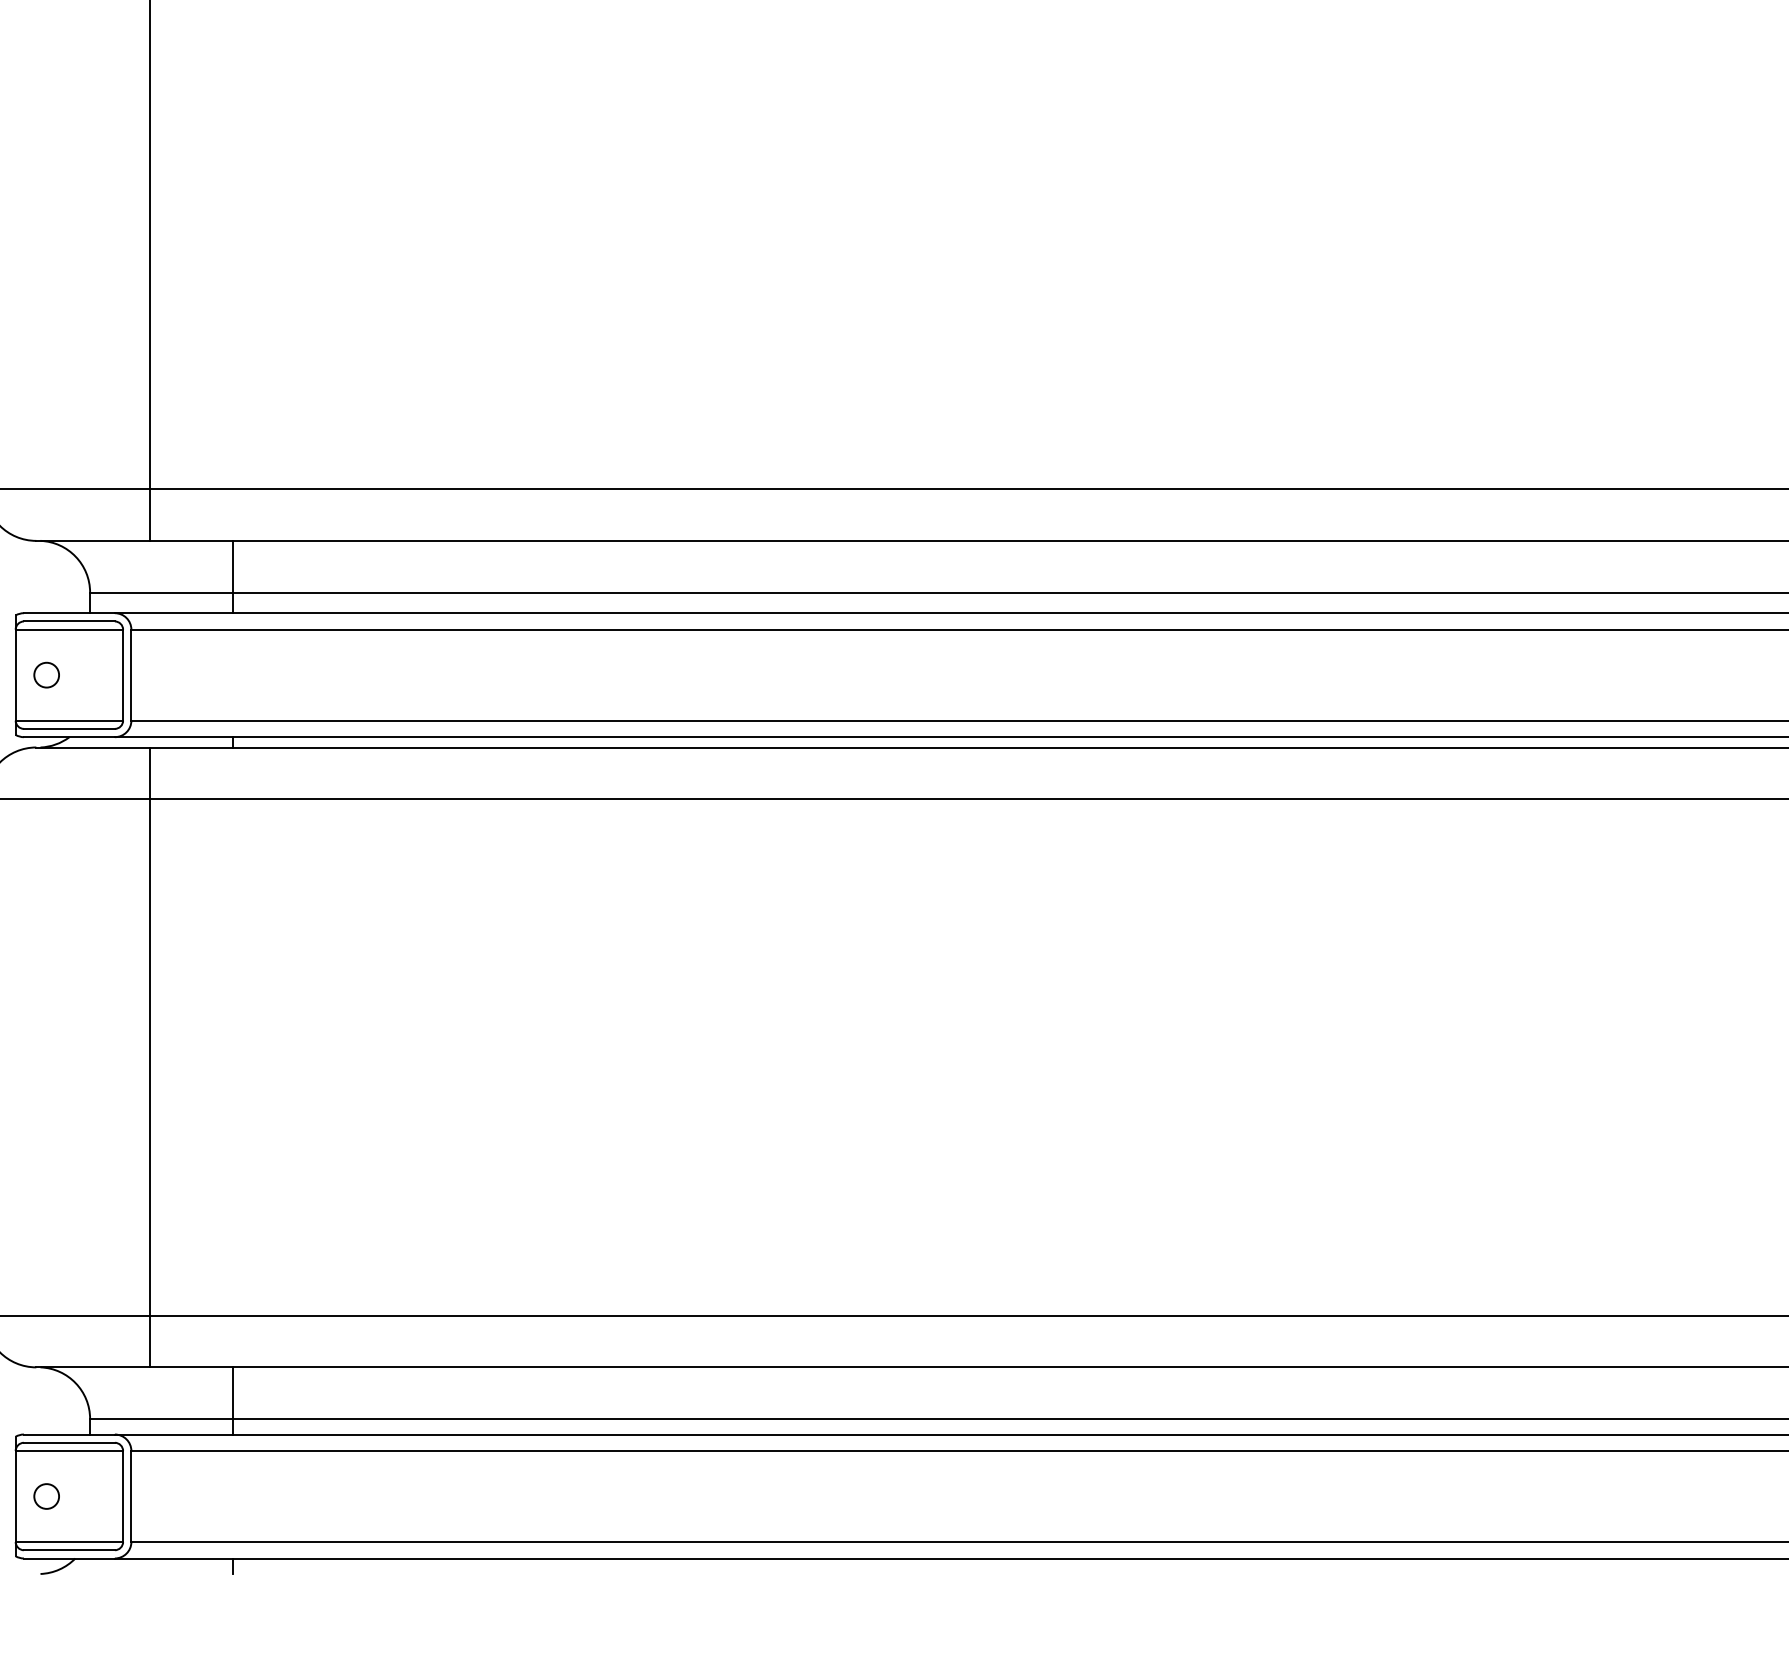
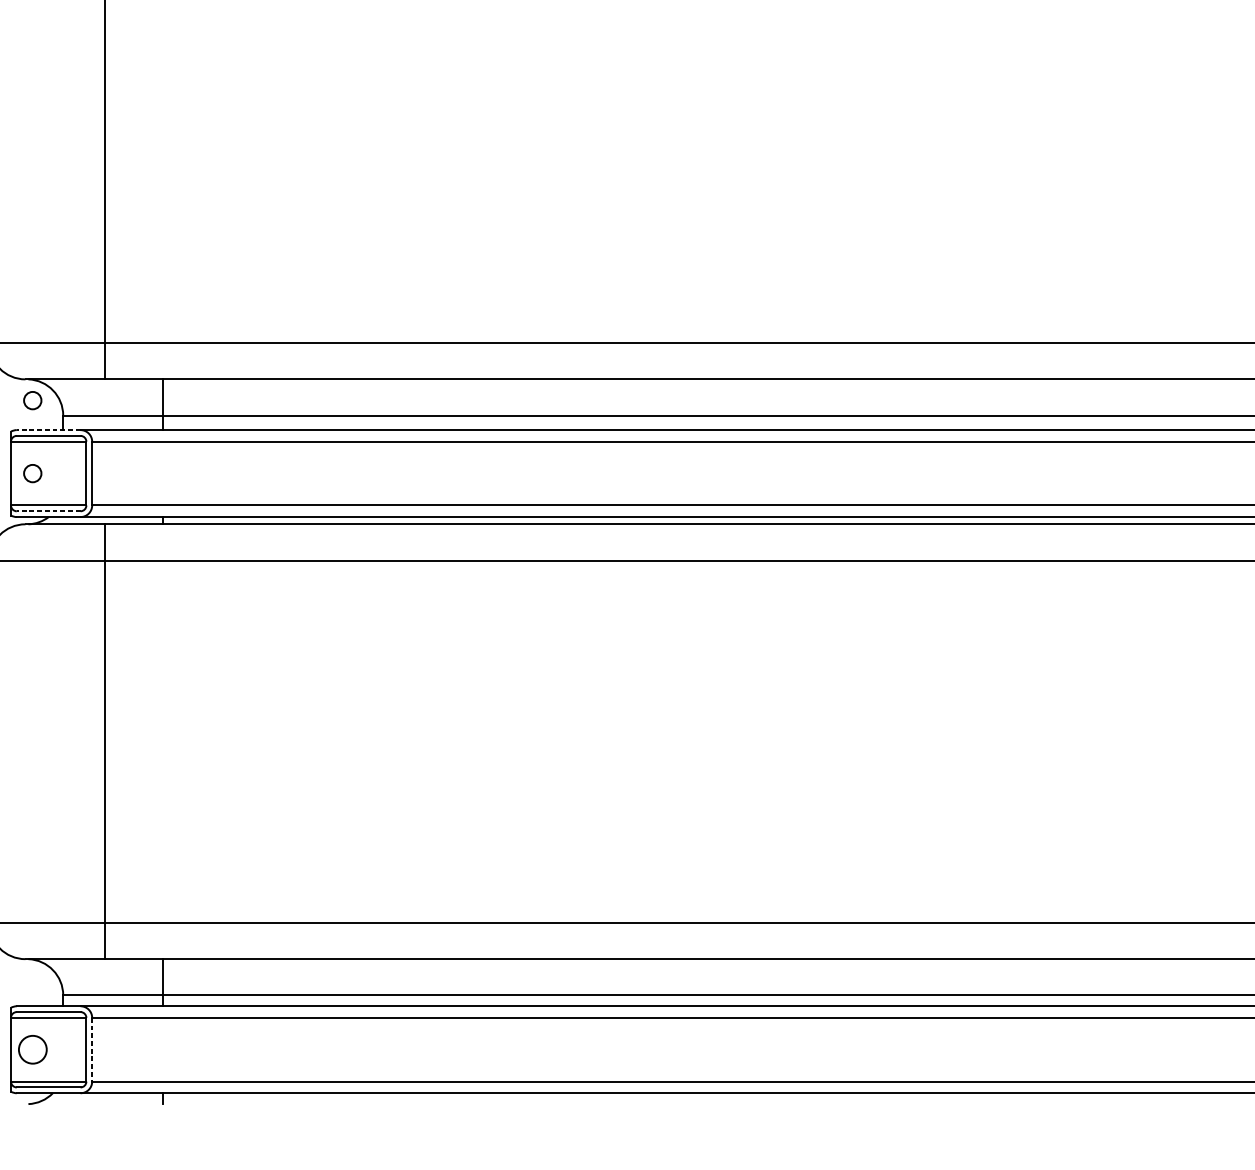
circle: (46, 570) -> (32, 400), added
line: (68, 613) -> (48, 430), solid -> dashed
line: (68, 728) -> (48, 510), solid -> dashed
circle: (46, 1496) -> (32, 1049), size x1.6
line: (131, 1497) -> (92, 1050), solid -> dashed

